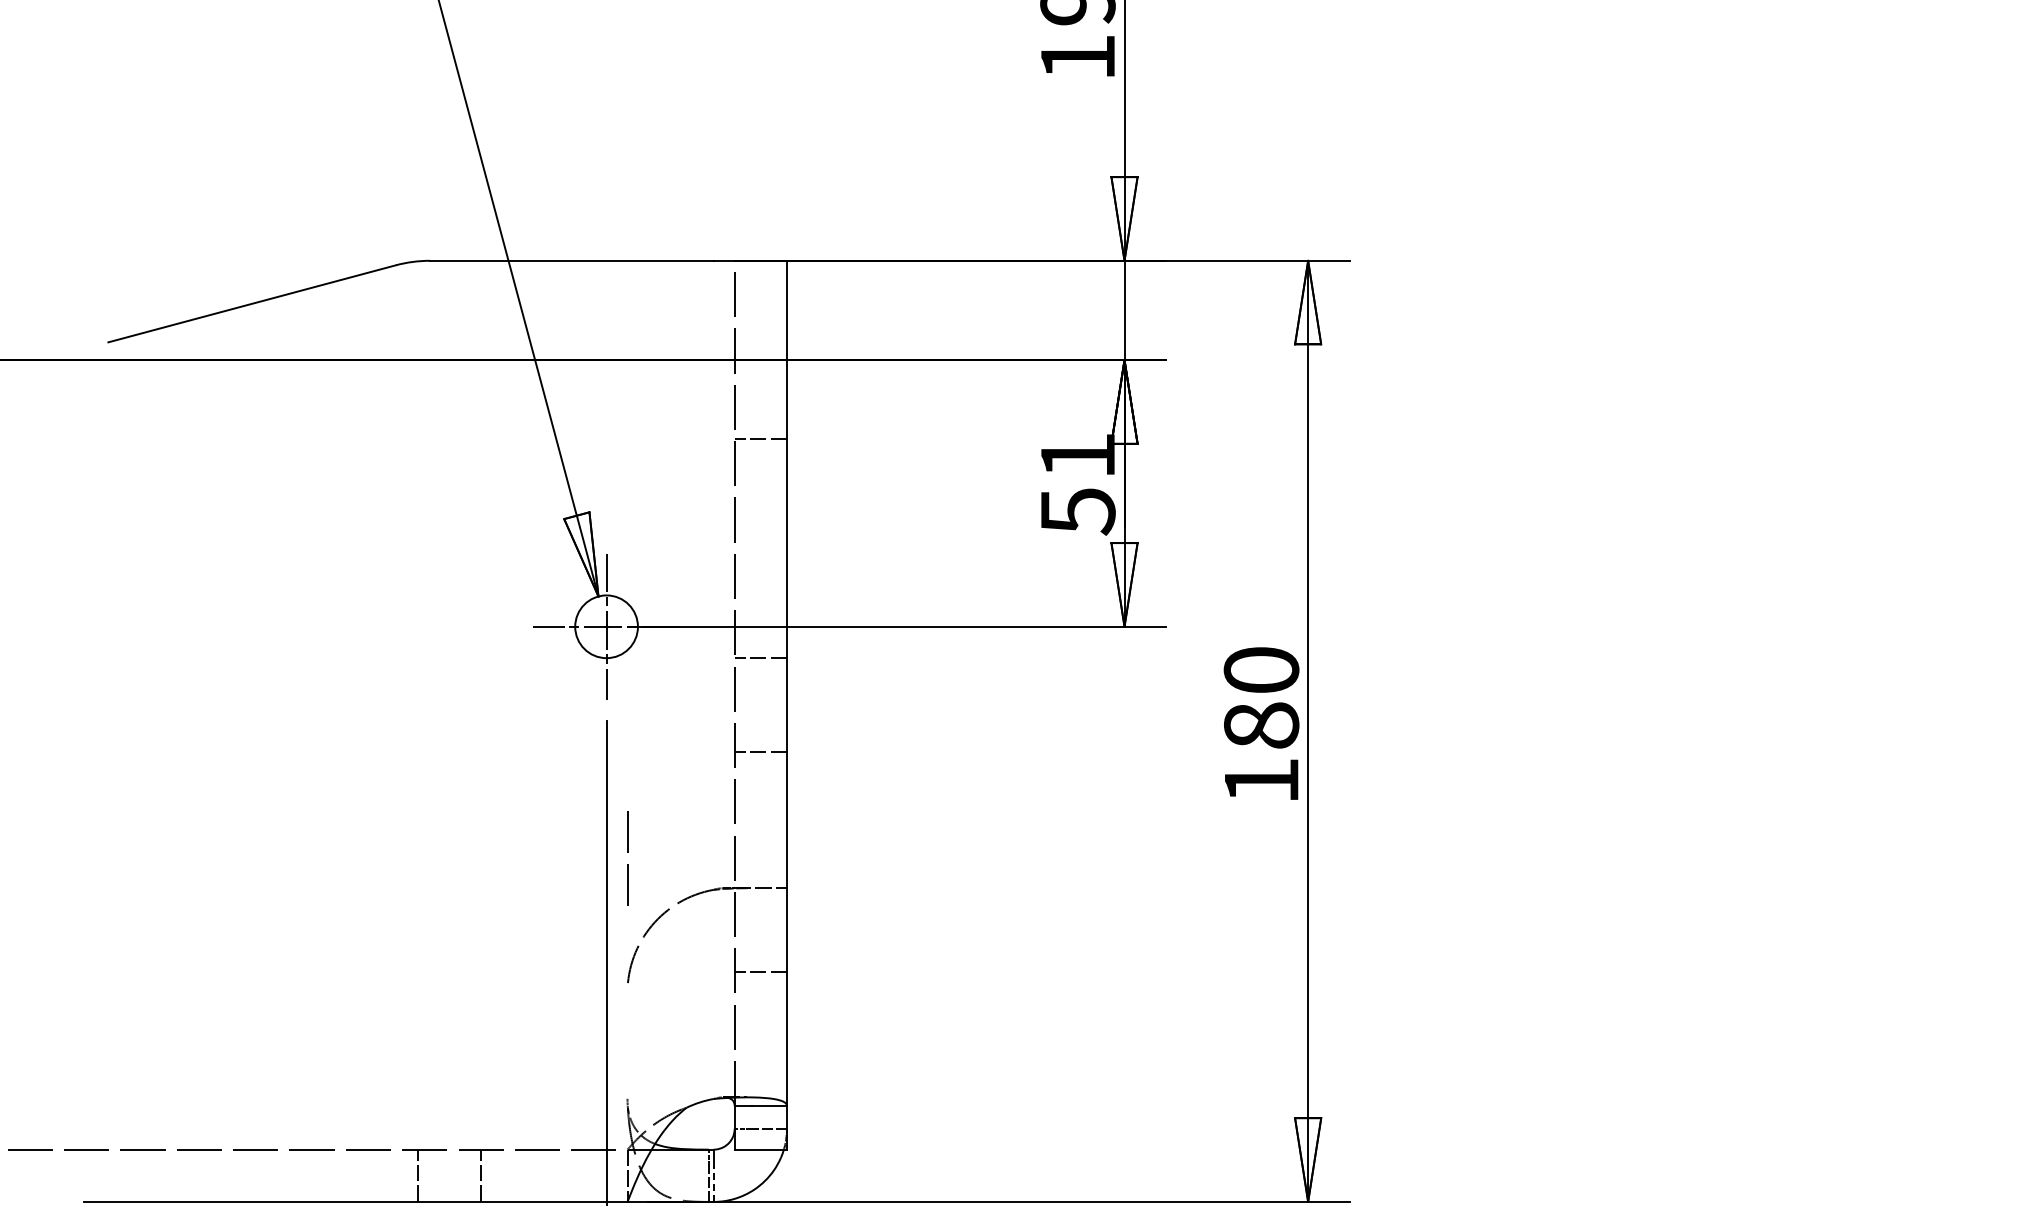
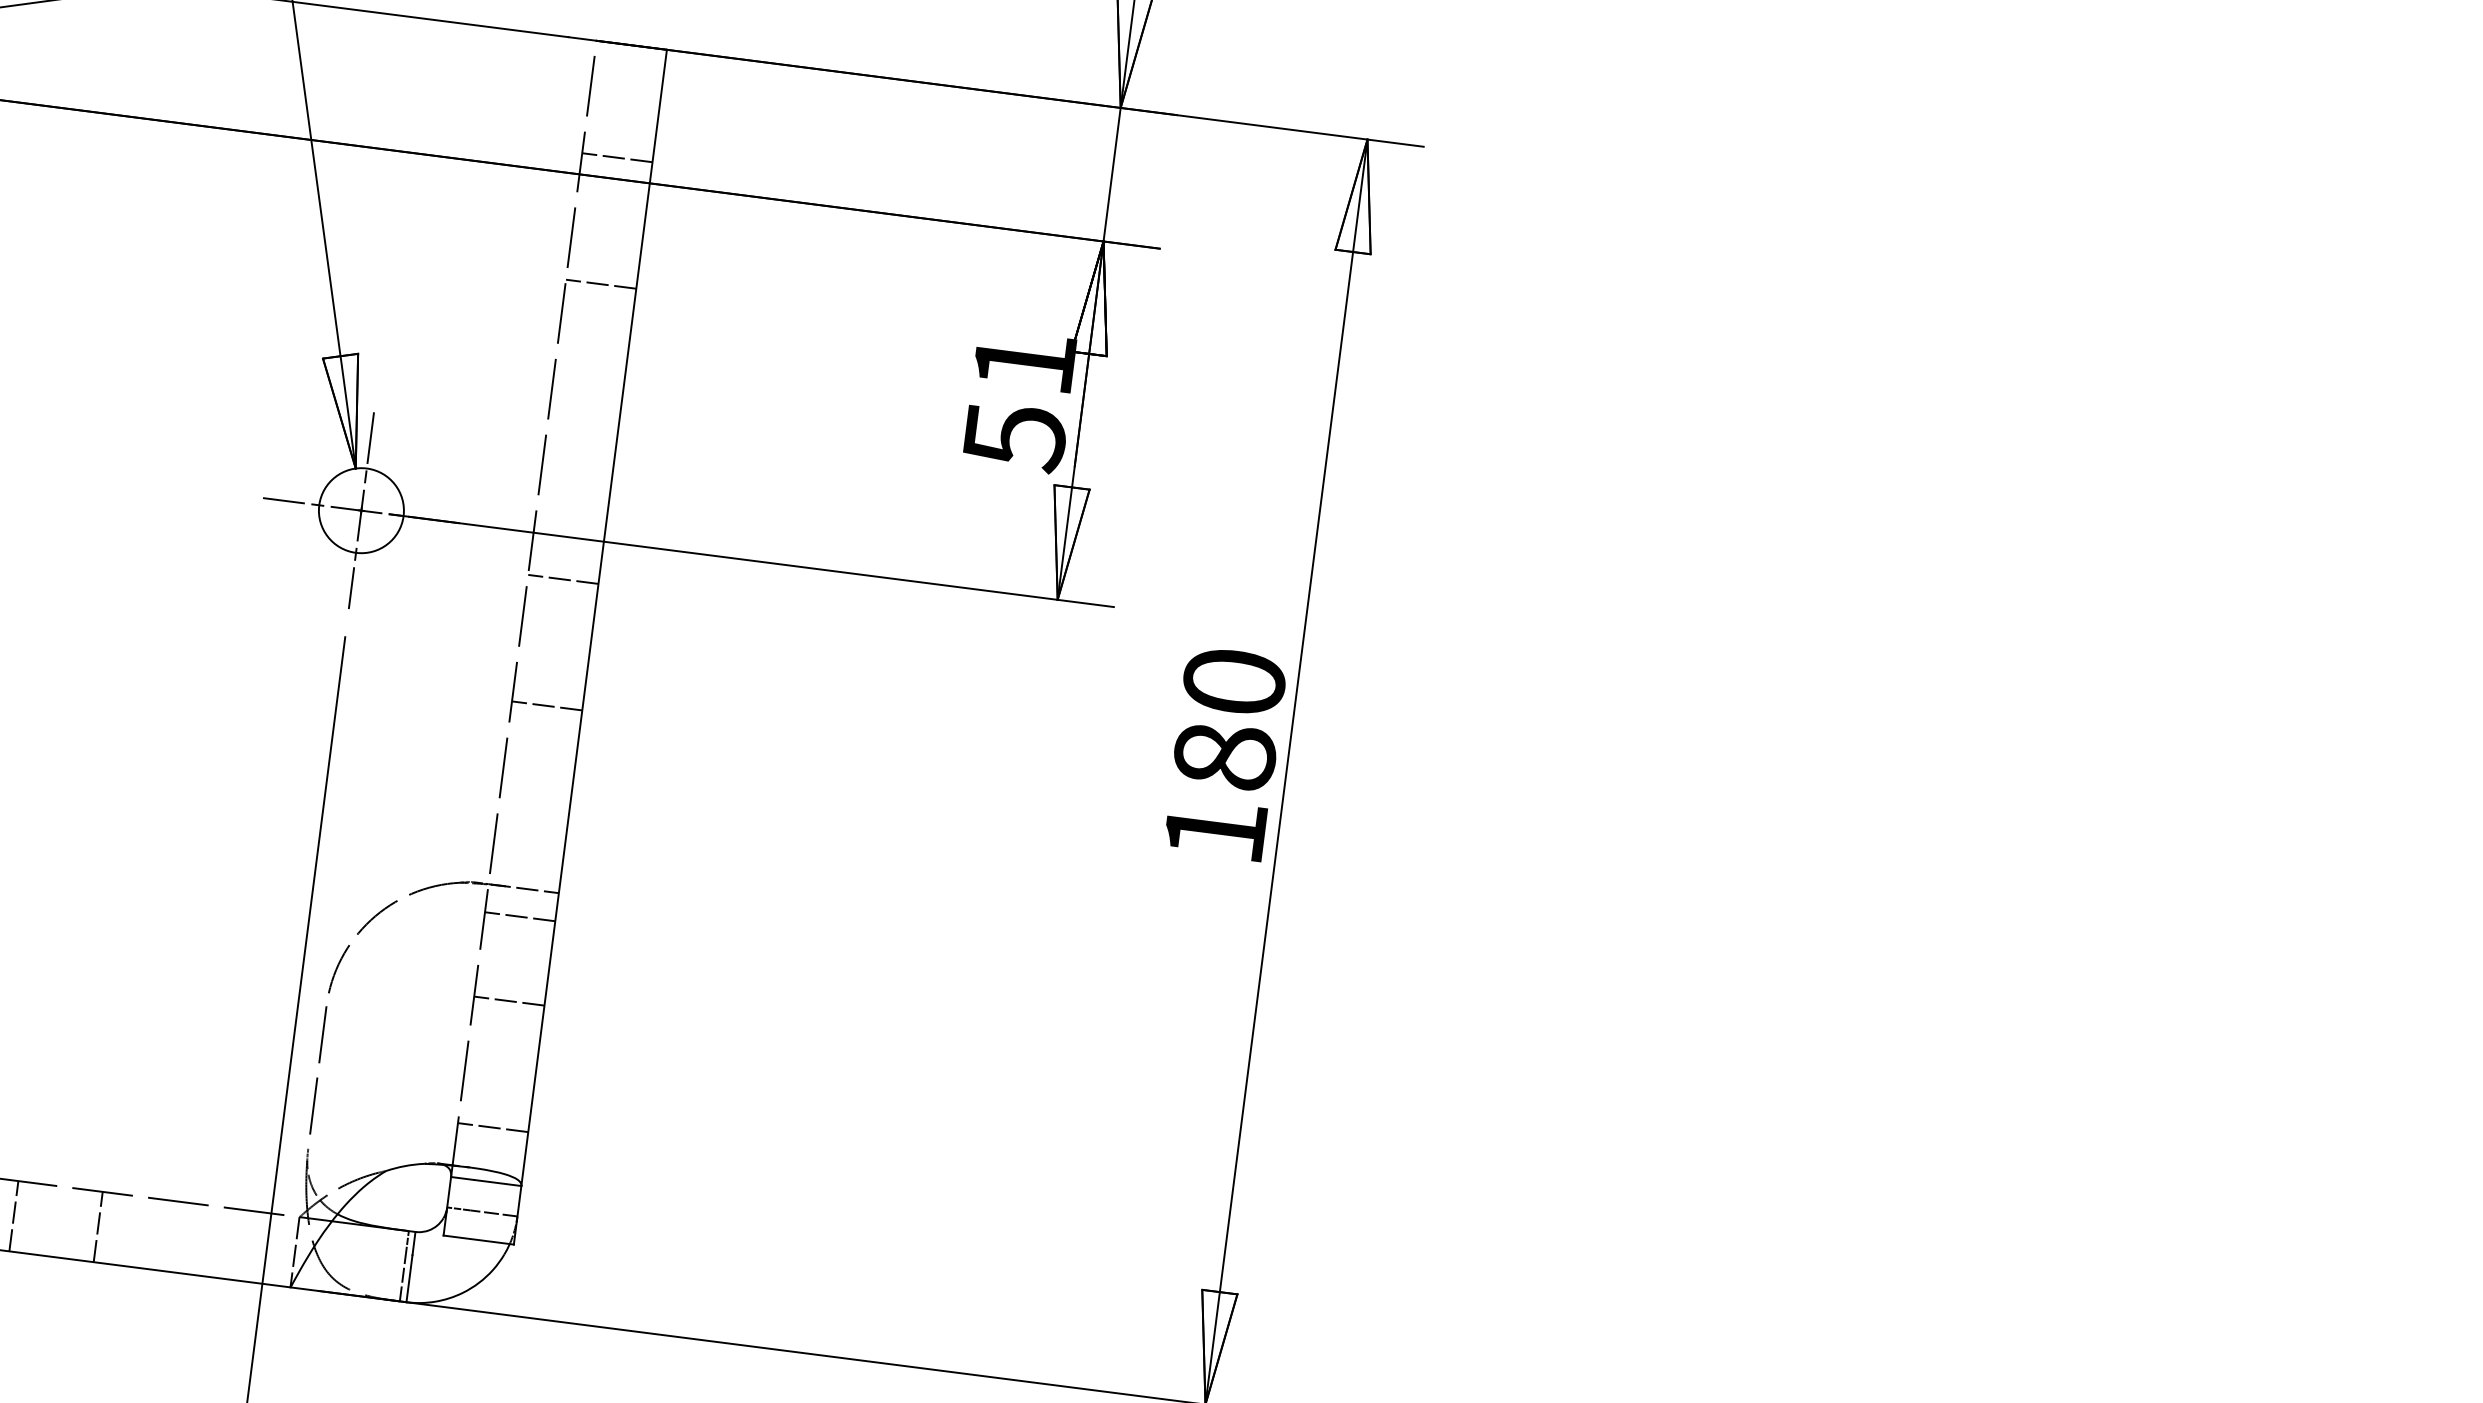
line: (760, 344) -> (616, 157), added
line: (627, 852) -> (319, 1062), moved
line: (760, 909) -> (519, 917), added
line: (760, 1065) -> (492, 1126), added
line: (713, 1184) -> (409, 1278), dashed -> solid

